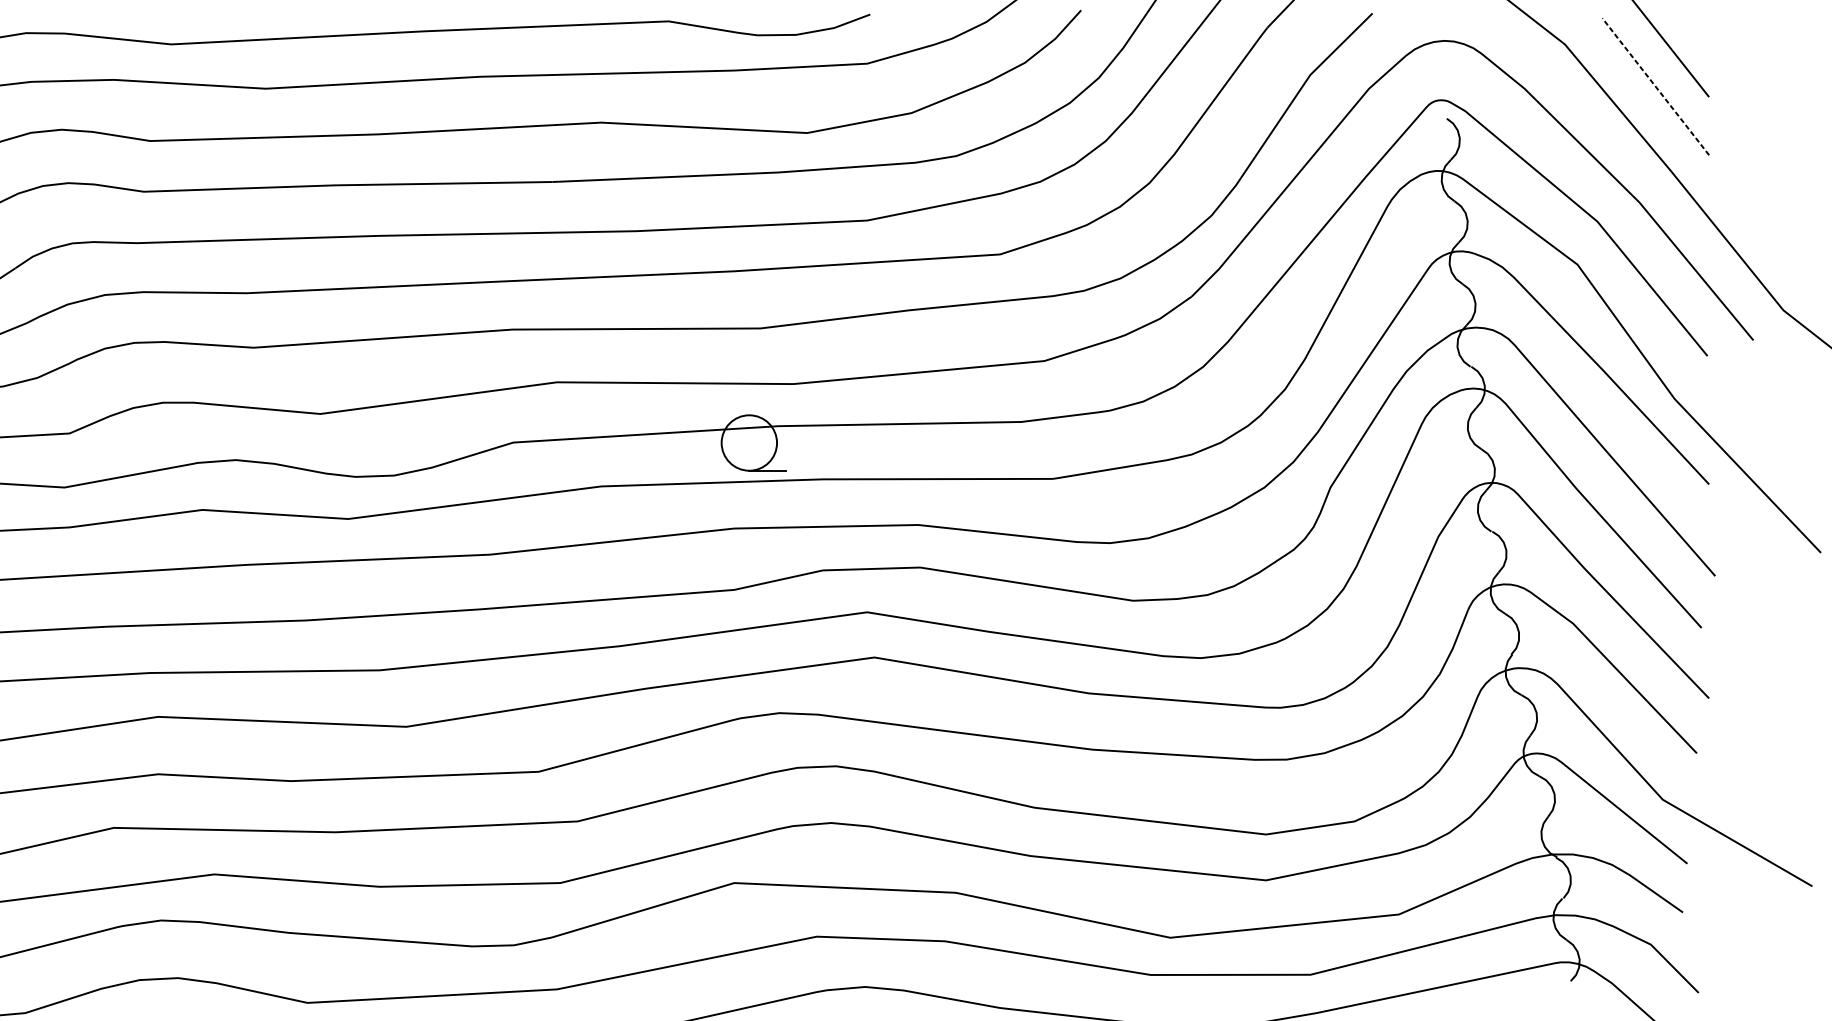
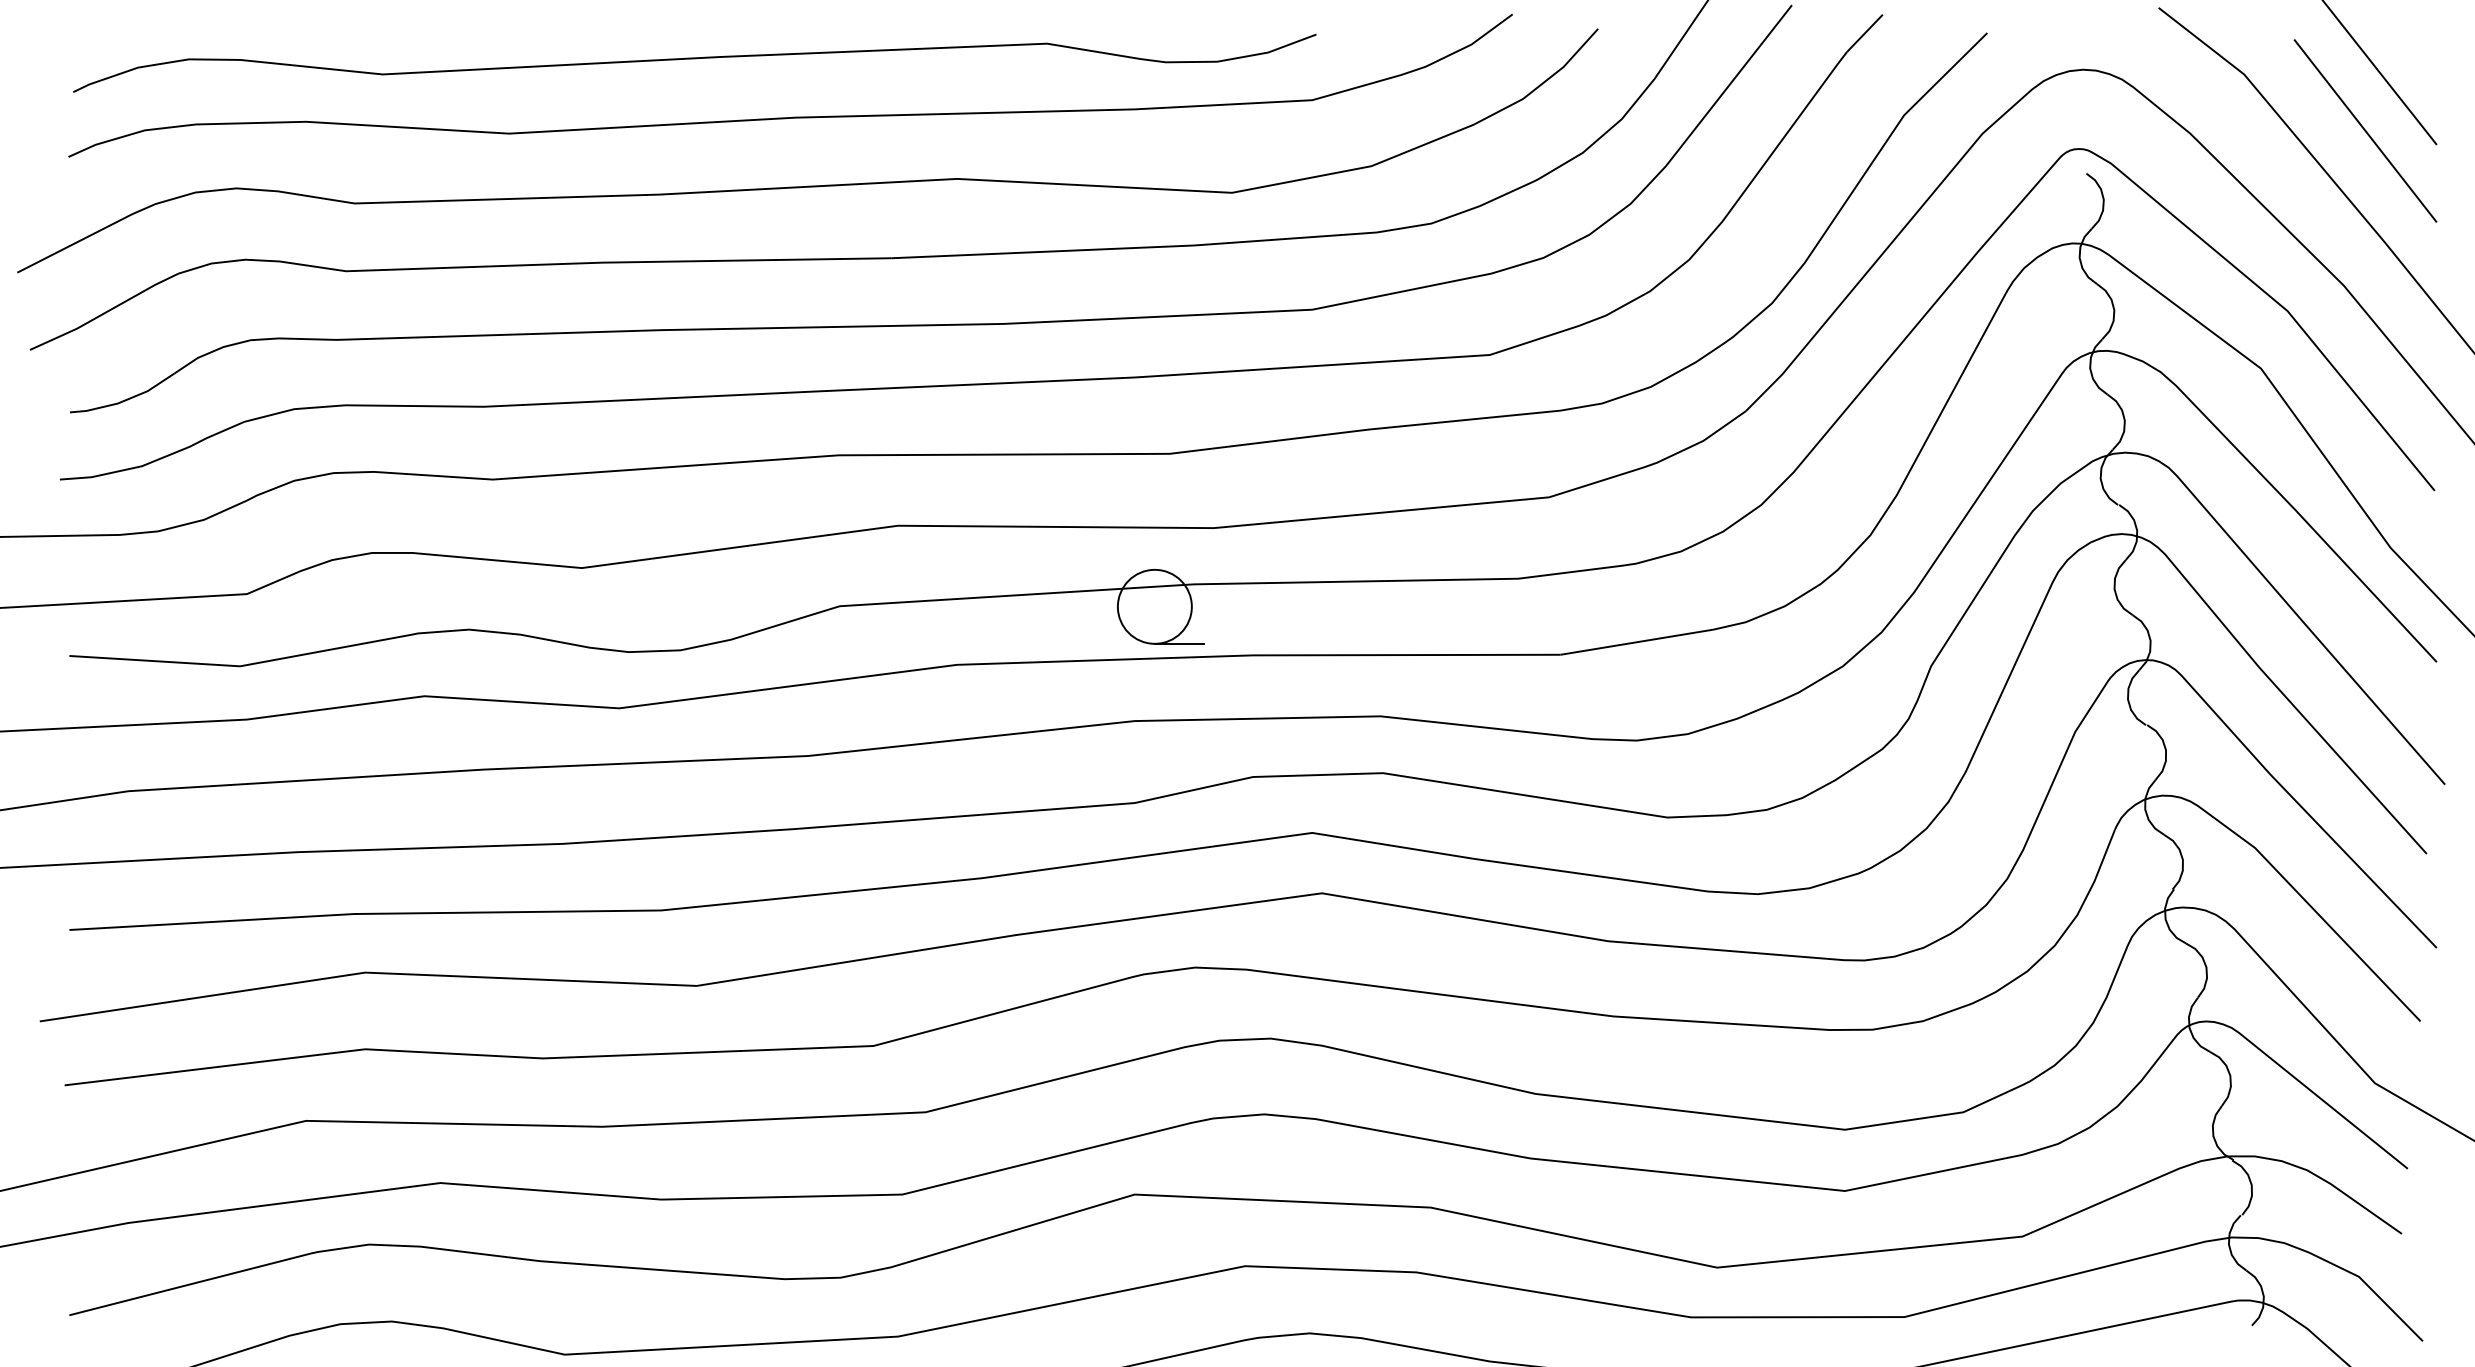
line: (1655, 86) -> (2365, 130), dashed -> solid

